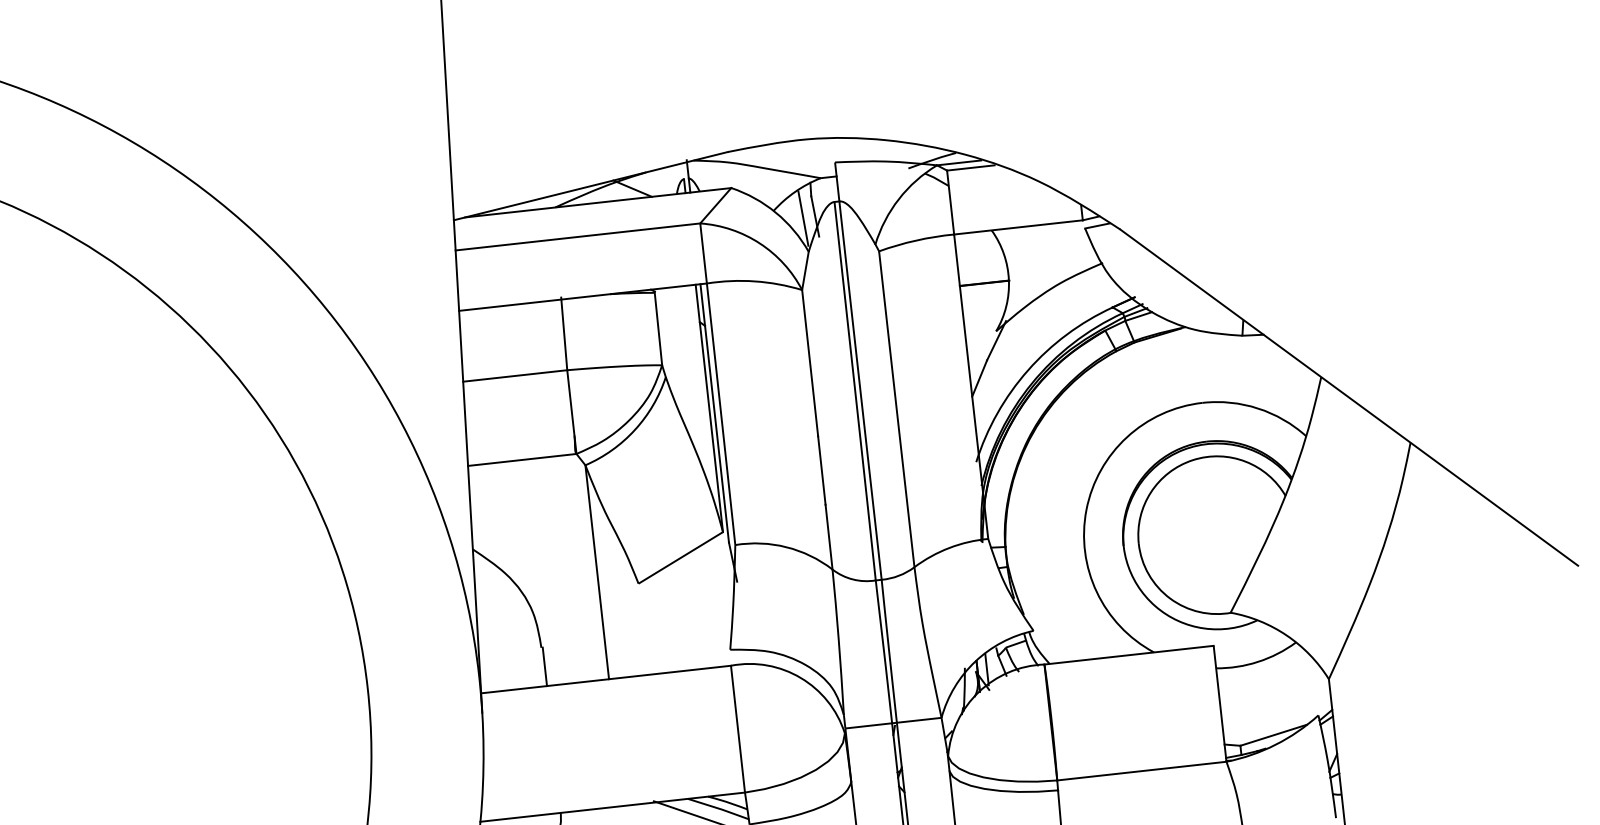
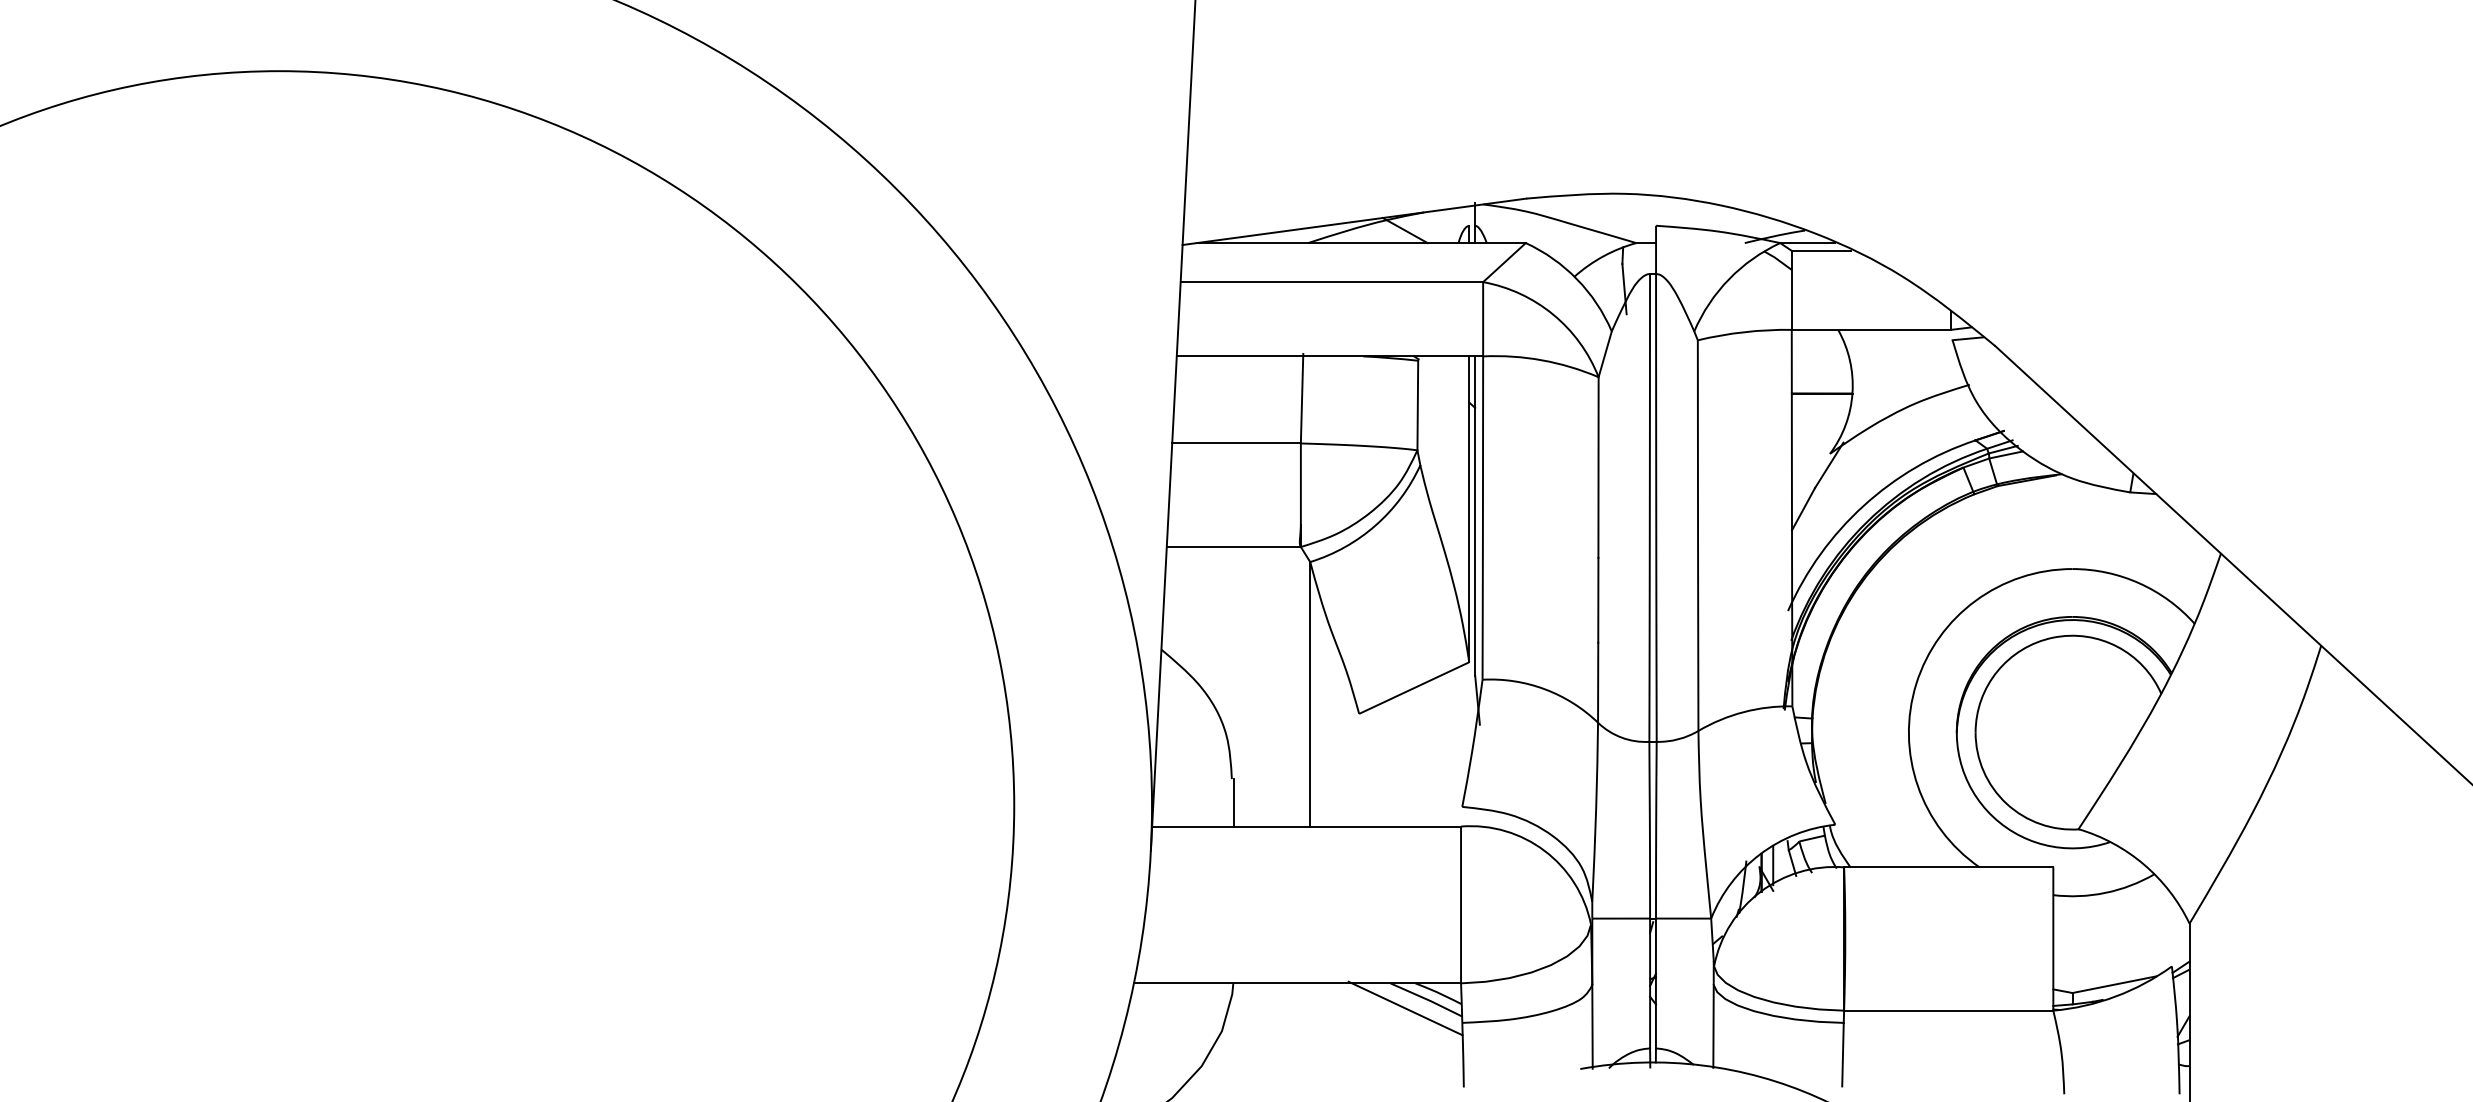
line: (803, 218) -> (1609, 289), removed

